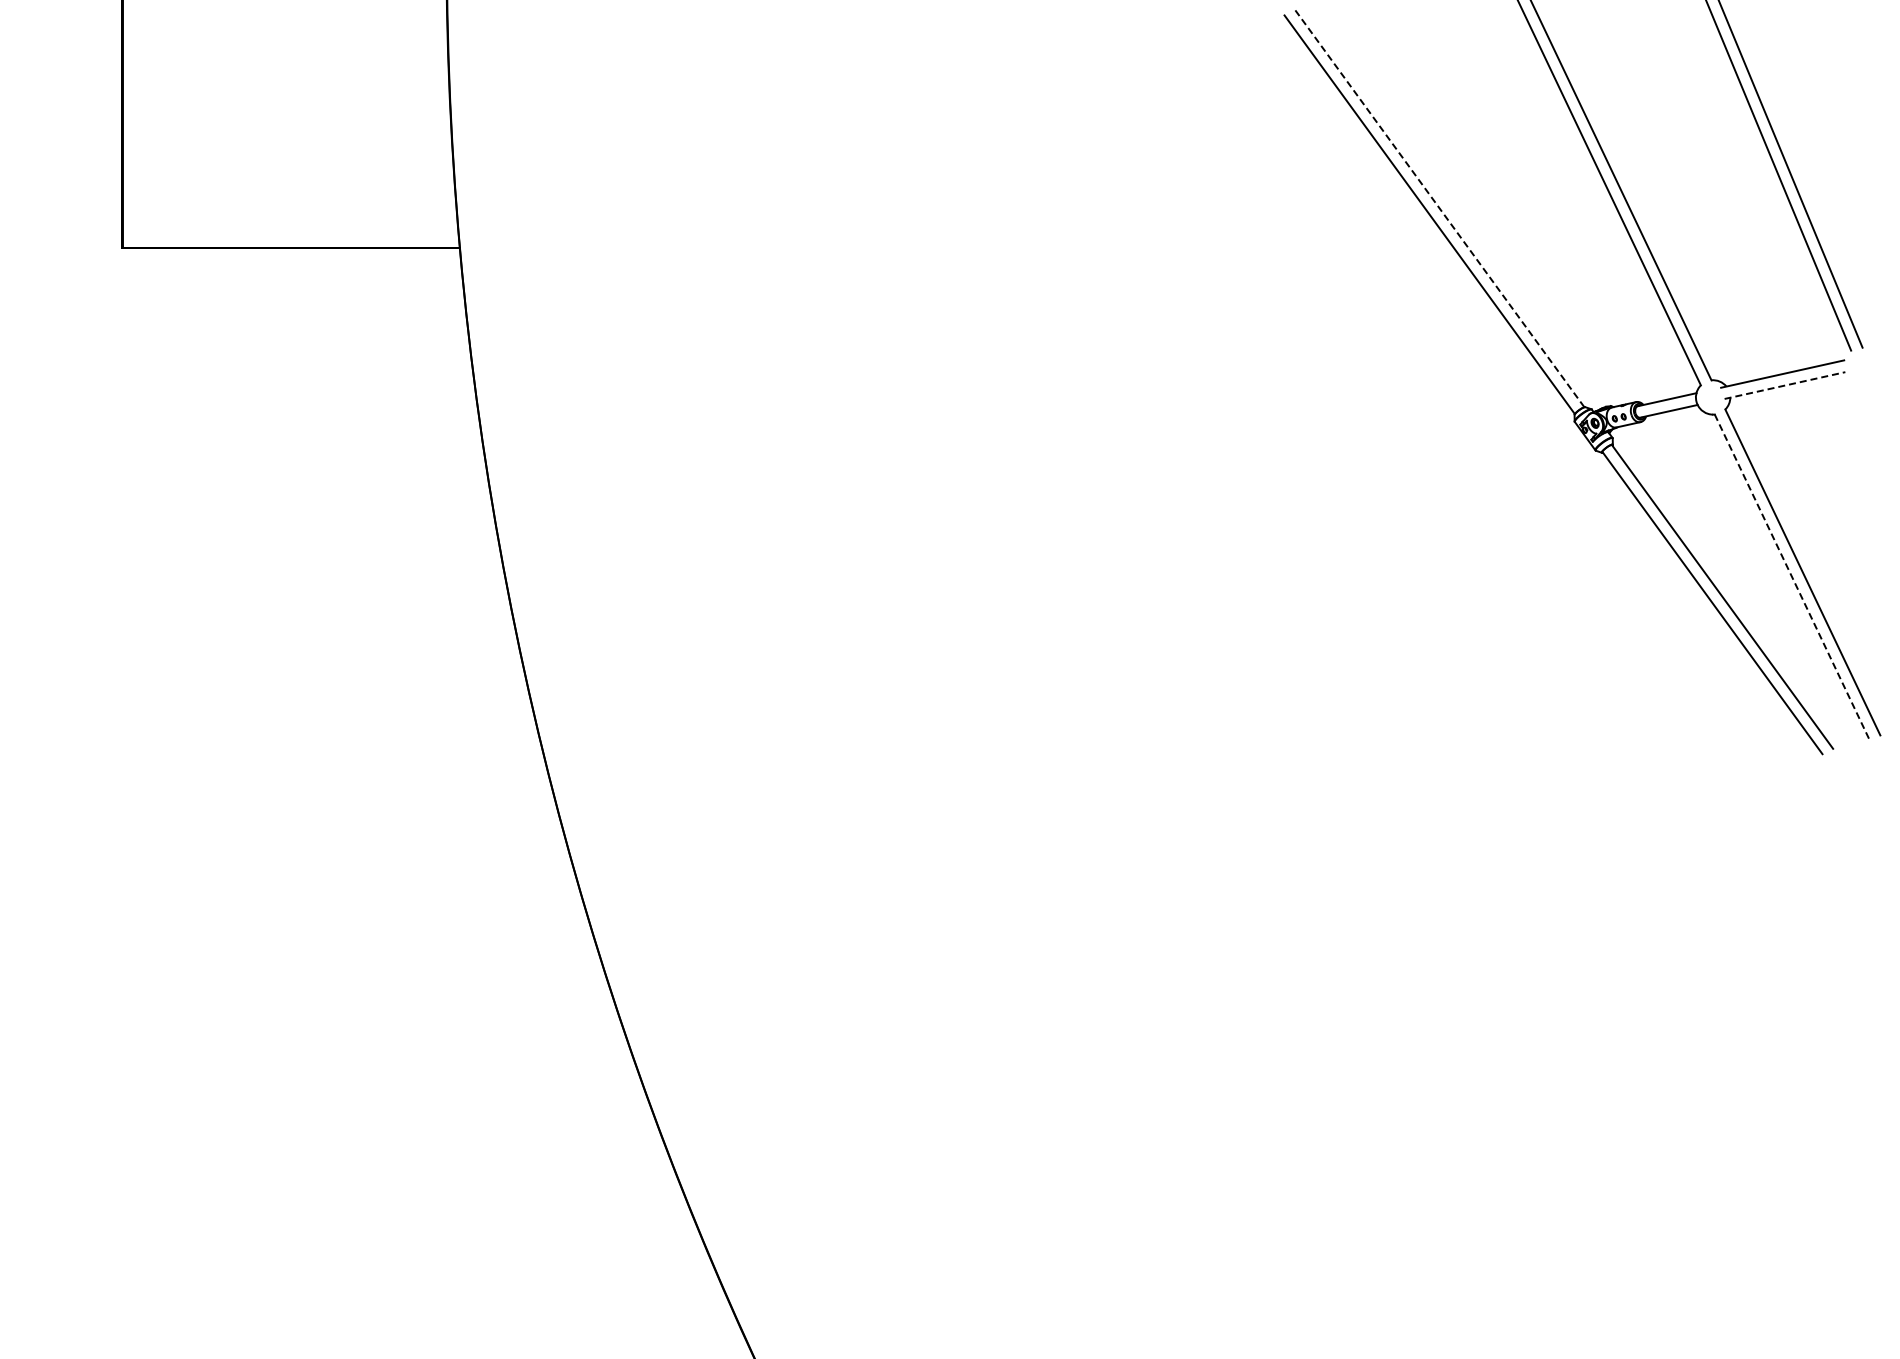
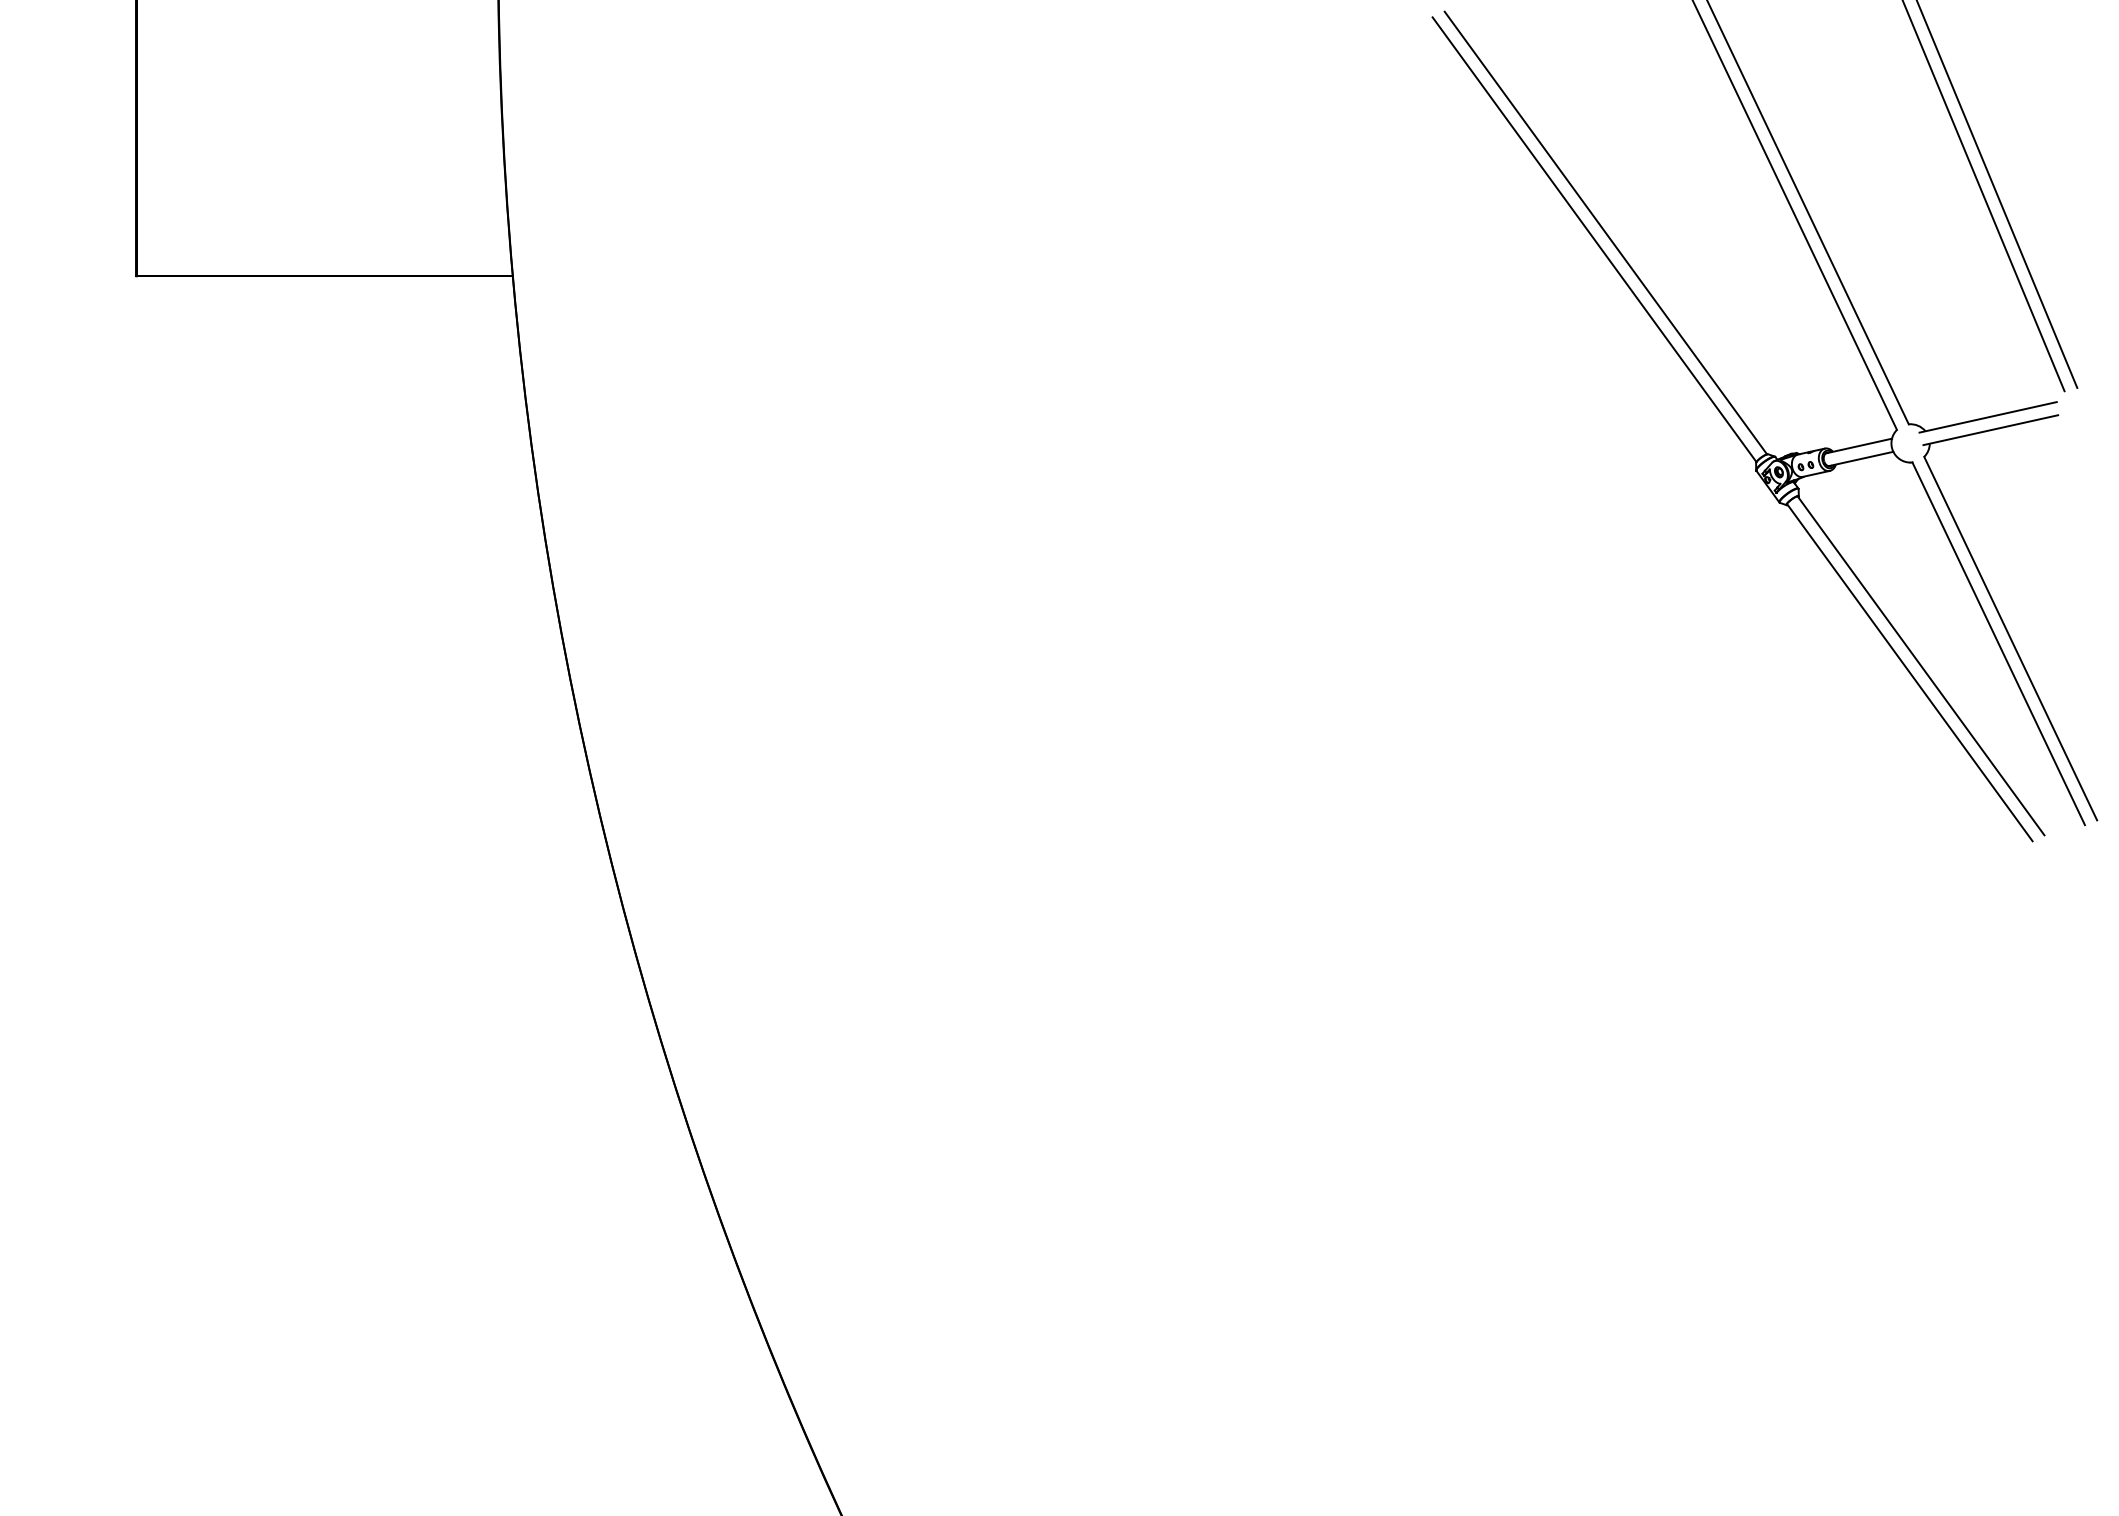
line: (1439, 208) -> (1605, 232), dashed -> solid
line: (1784, 385) -> (1990, 430), dashed -> solid
line: (1792, 577) -> (1999, 644), dashed -> solid

